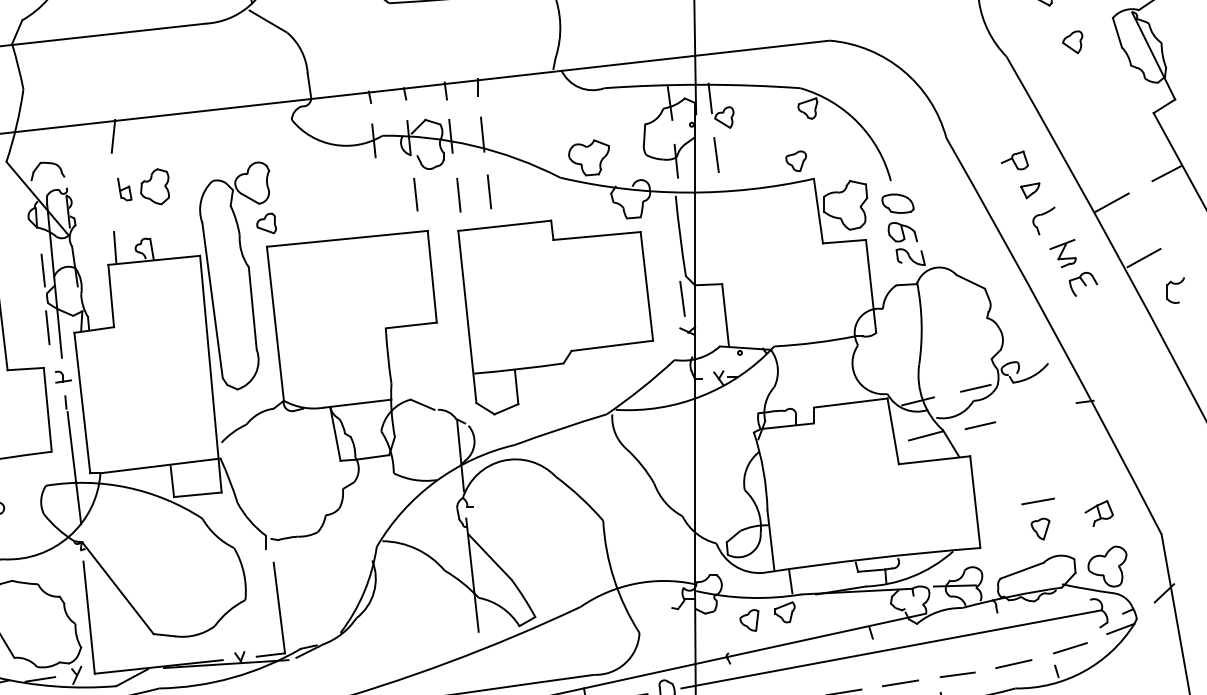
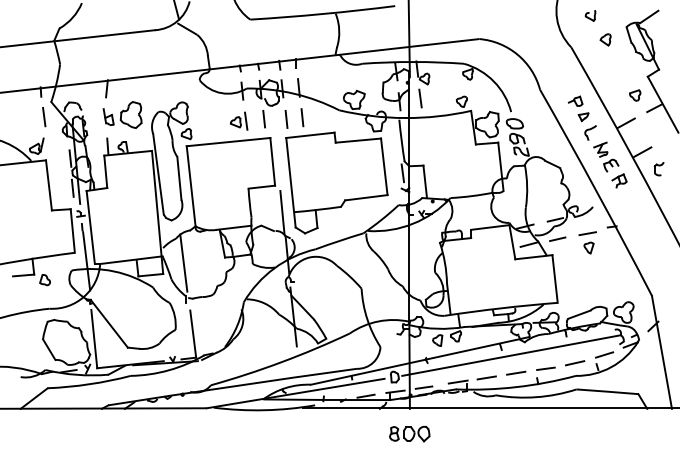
part: (1129, 149) -> (635, 95), added
part: (143, 185) -> (122, 114), size x1.43
part: (366, 197) -> (238, 120), added
line: (451, 372) -> (282, 211), added
line: (260, 470) -> (183, 262), added
part: (1099, 512) -> (619, 180), moved
part: (1037, 518) -> (587, 242), moved

